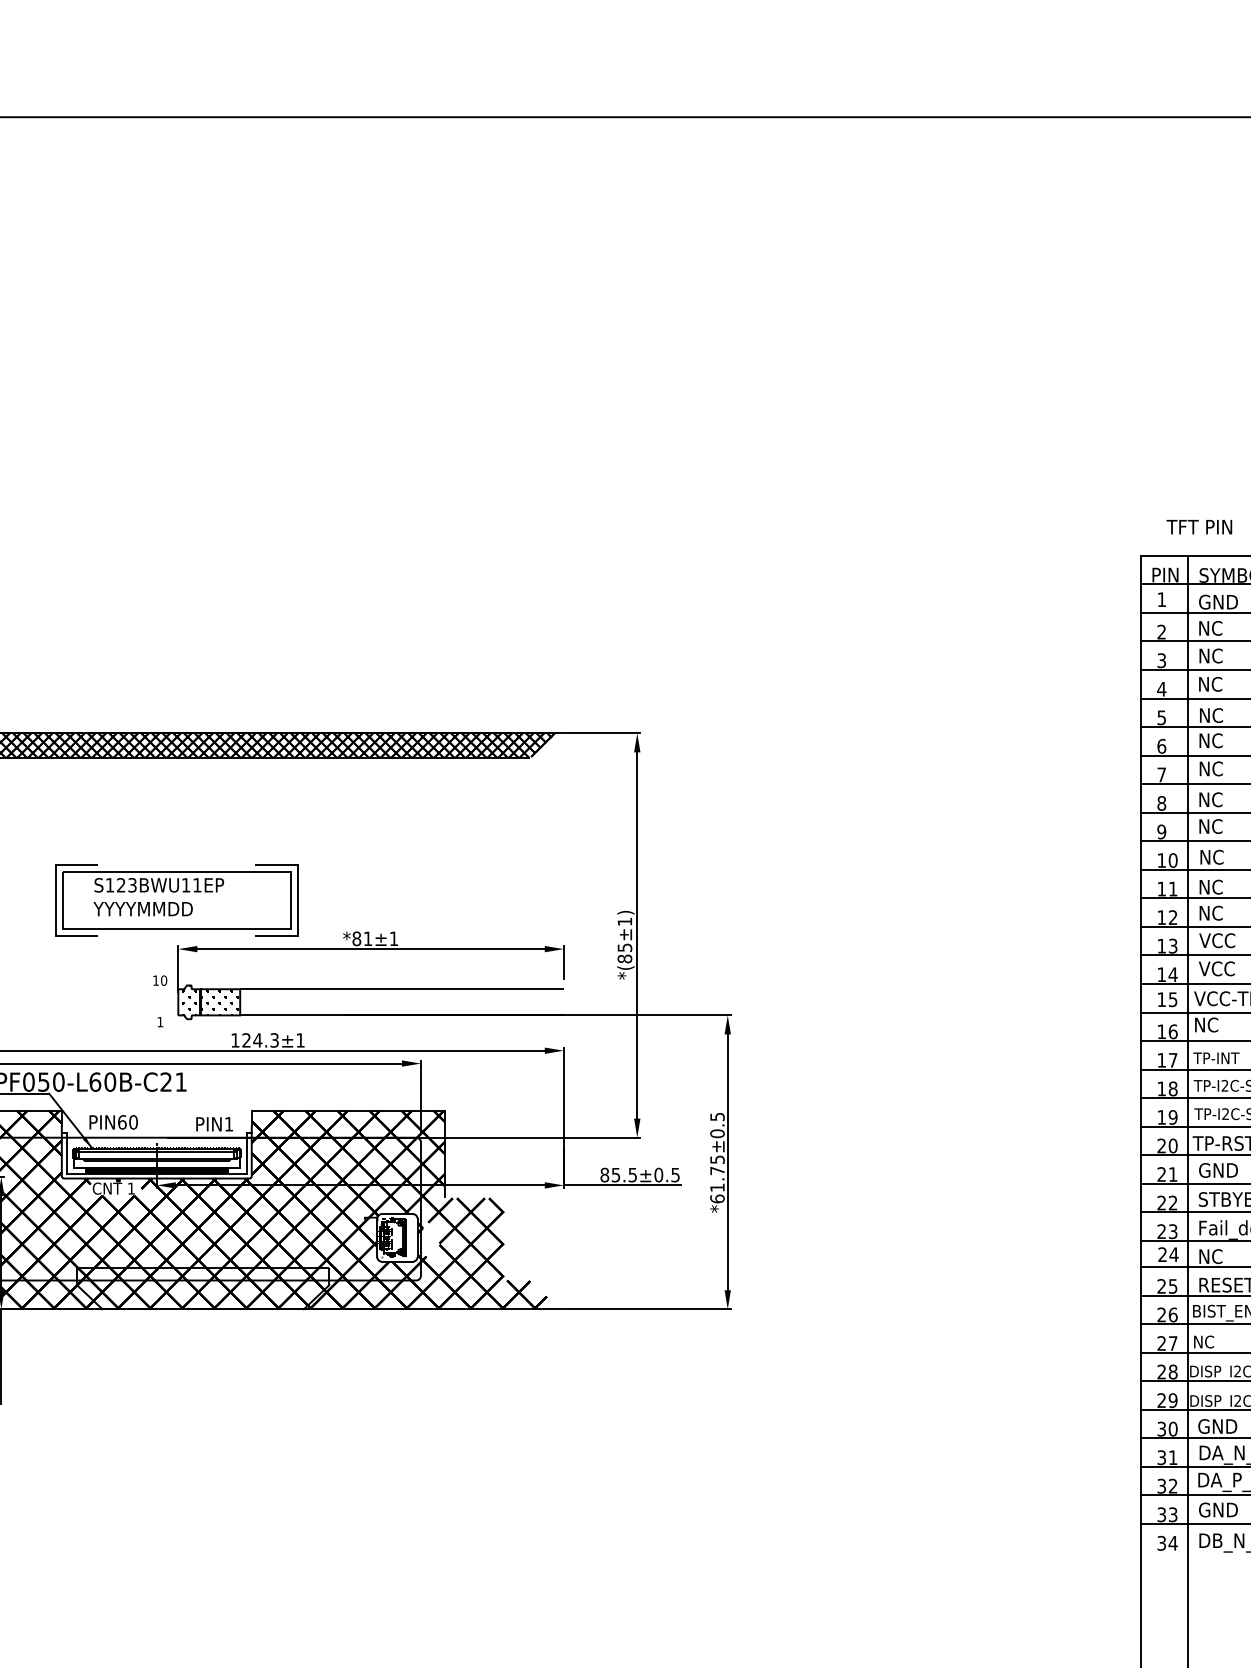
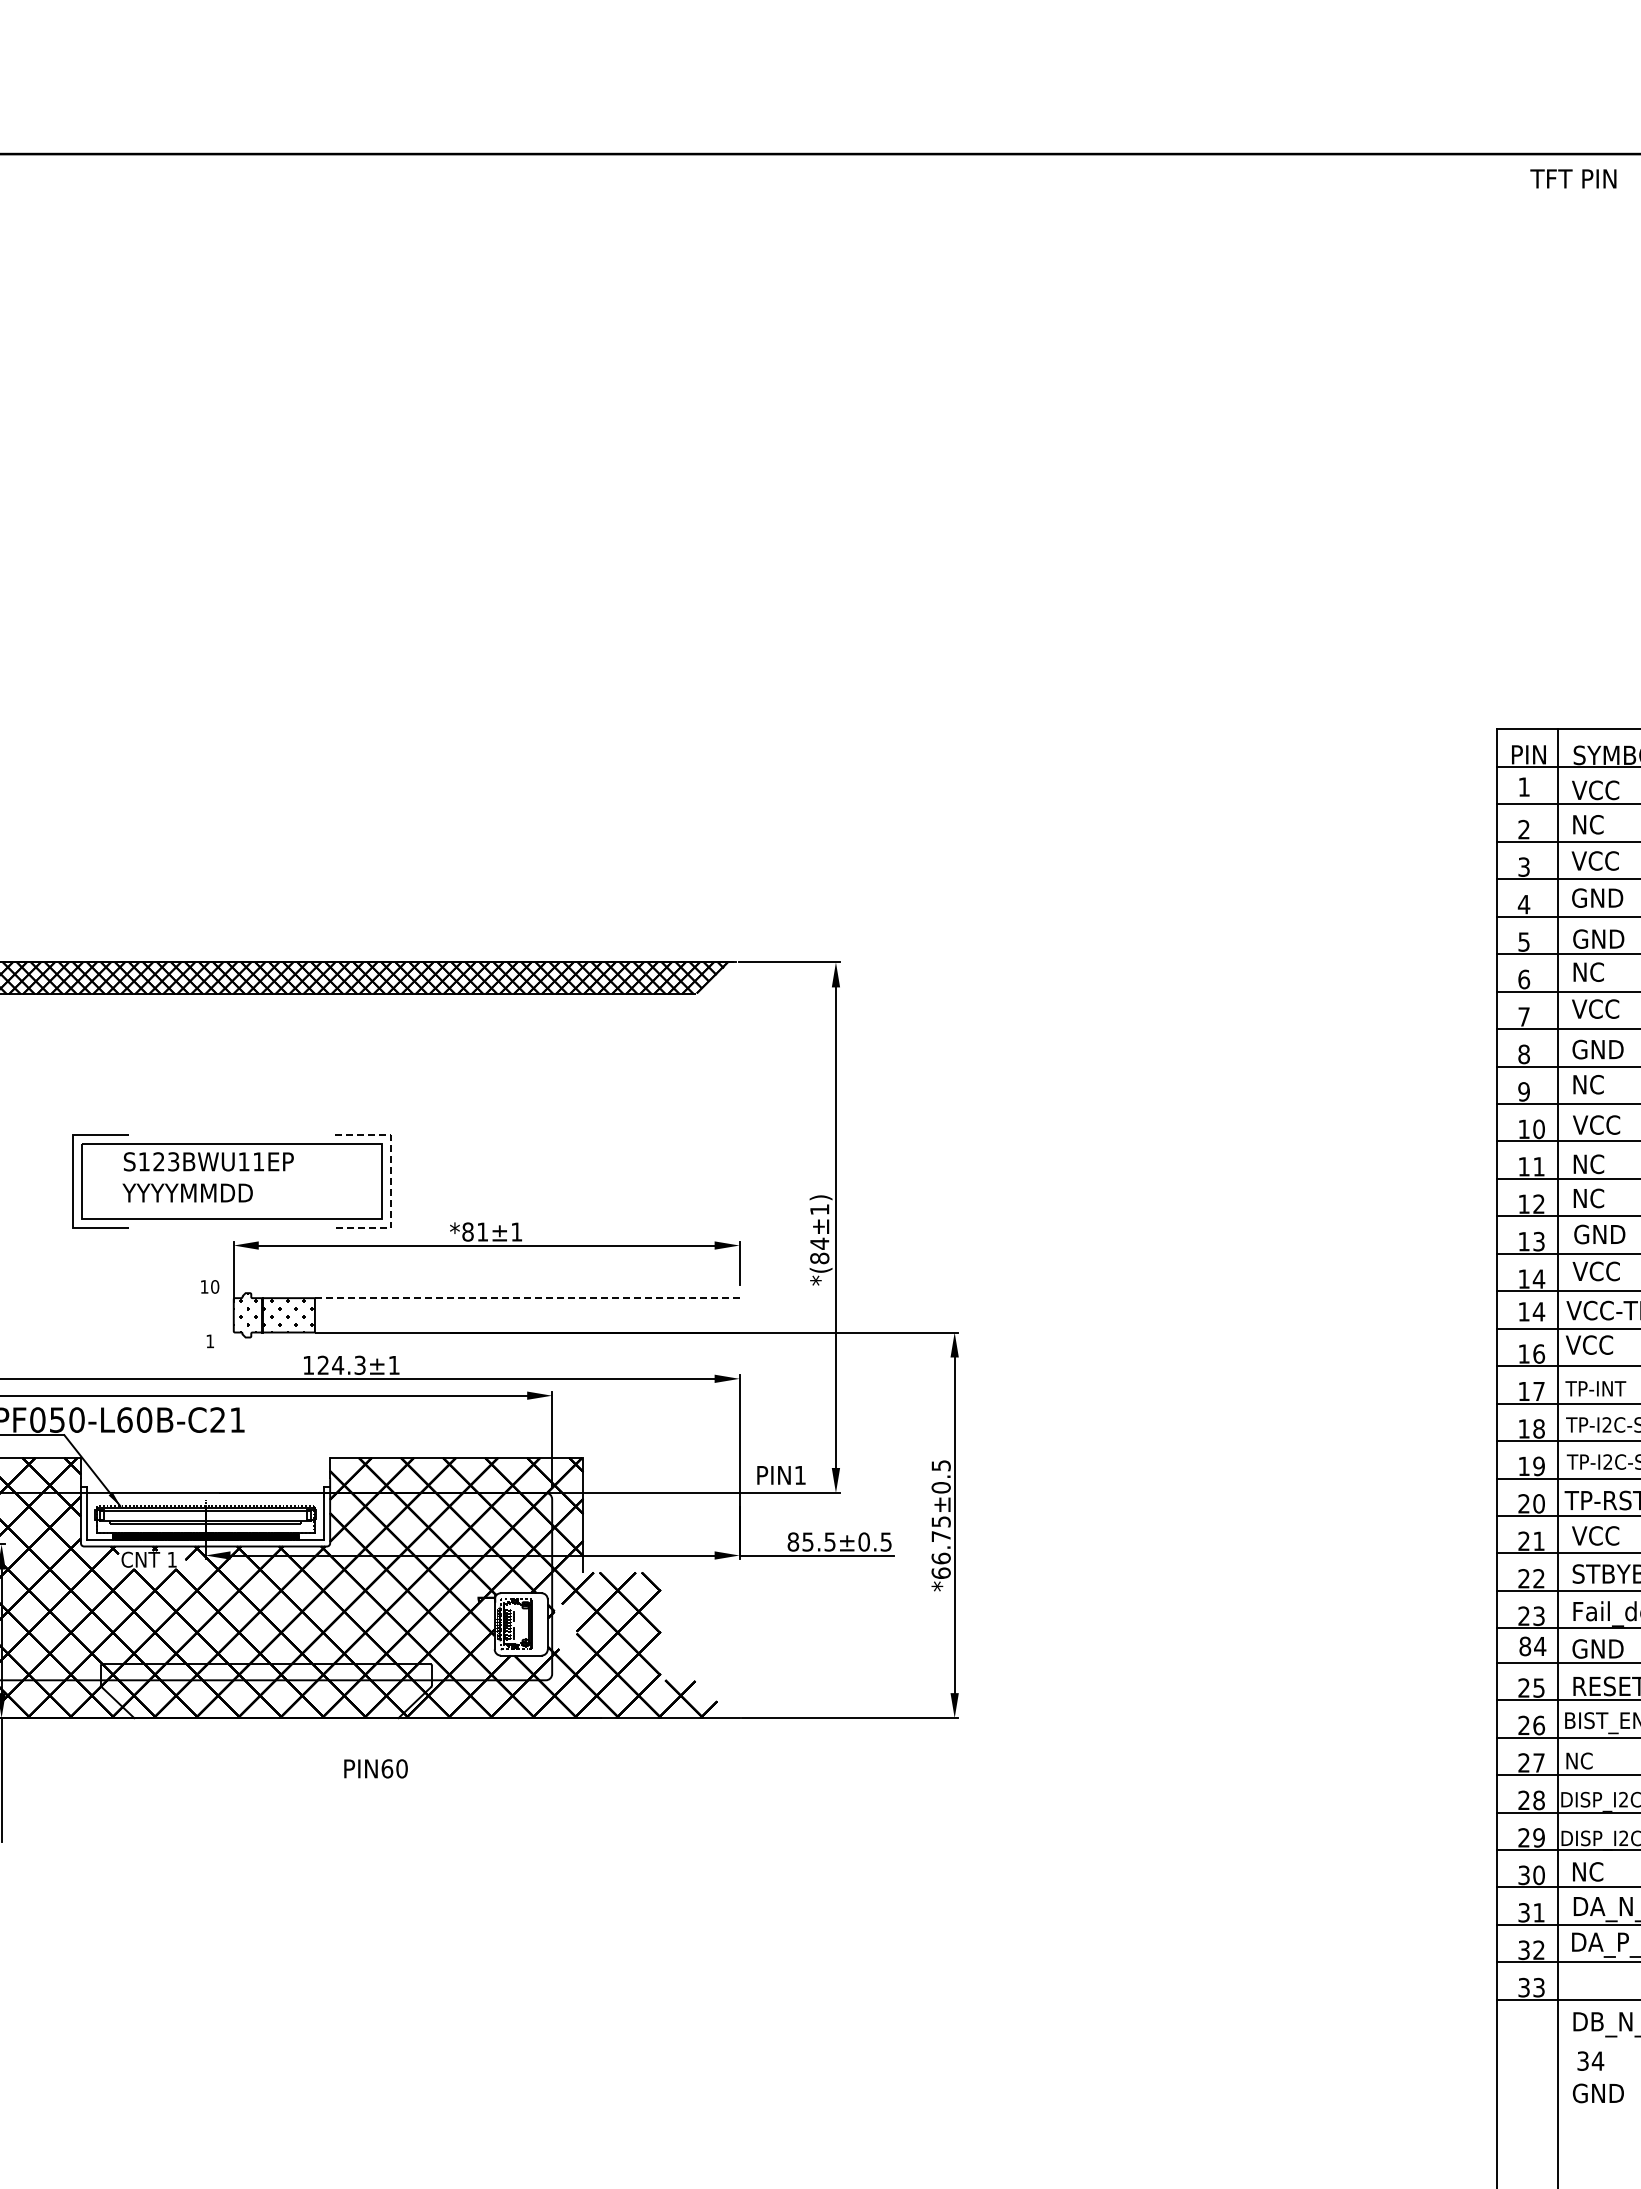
text: (1199, 526) -> (1573, 178), moved
text: (1218, 602) -> (1598, 790), GND -> VCC
text: (1215, 655) -> (1594, 860), NC -> VCC
text: (1217, 683) -> (1597, 897), NC -> GND
text: (1218, 715) -> (1598, 938), NC -> GND
text: (1216, 768) -> (1595, 1008), NC -> VCC
text: (1217, 799) -> (1597, 1049), NC -> GND
text: (1216, 856) -> (1596, 1124), NC -> VCC
line: (298, 900) -> (391, 1181), solid -> dashed
text: (1219, 940) -> (1599, 1234), VCC -> GND
text: (624, 947) -> (819, 1243), *(85±1) -> *(84±1)
line: (401, 989) -> (526, 1298), solid -> dashed
text: (1172, 999) -> (1538, 1311), 15 -> 14
text: (1211, 1024) -> (1589, 1344), NC -> VCC
text: (113, 1122) -> (375, 1768), moved
text: (214, 1124) -> (781, 1475), moved
text: (1218, 1170) -> (1598, 1535), GND -> VCC
text: (716, 1187) -> (940, 1558), *61.75±0.5 -> *66.75±0.5
text: (1162, 1254) -> (1525, 1646), 24 -> 84
text: (1217, 1256) -> (1597, 1648), NC -> GND
text: (1217, 1426) -> (1597, 1871), GND -> NC
text: (1217, 1510) -> (1597, 2093), moved
text: (1167, 1542) -> (1590, 2060), moved

